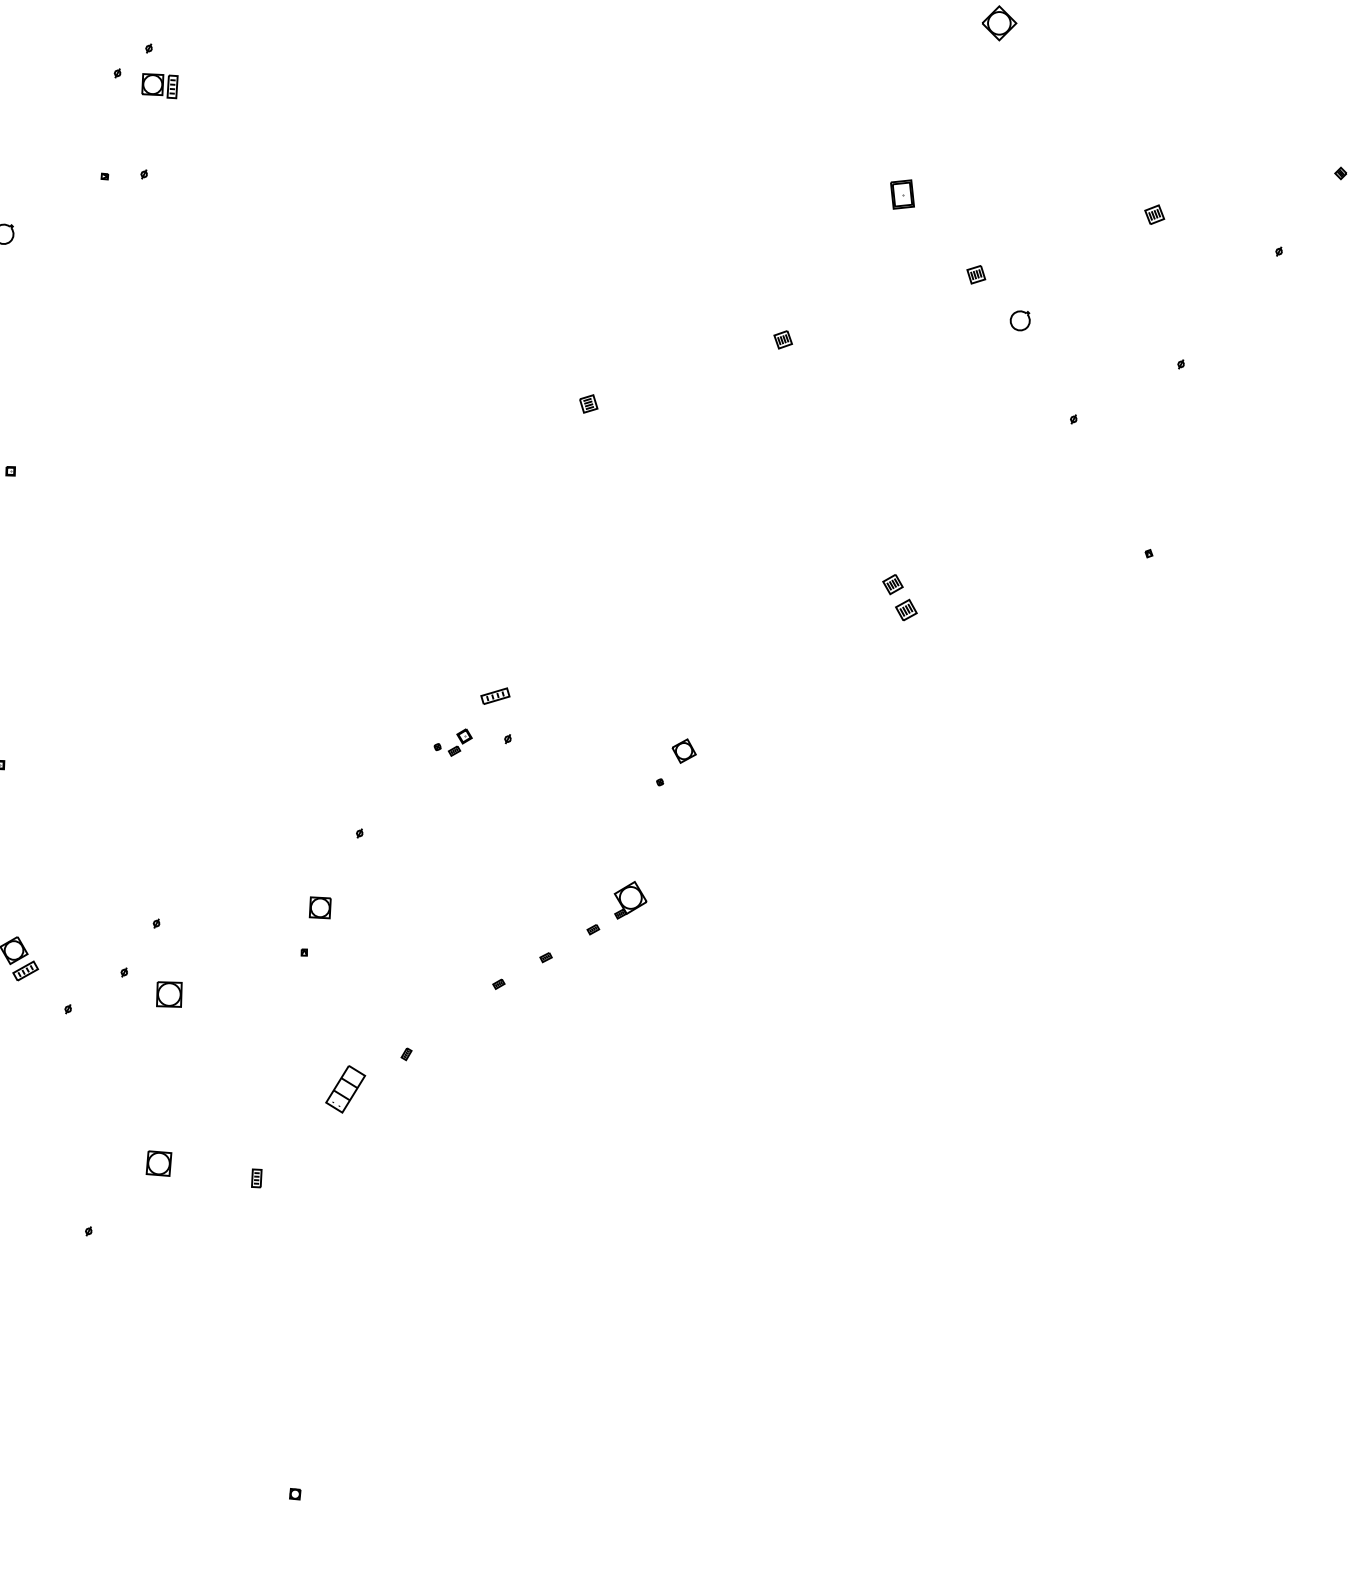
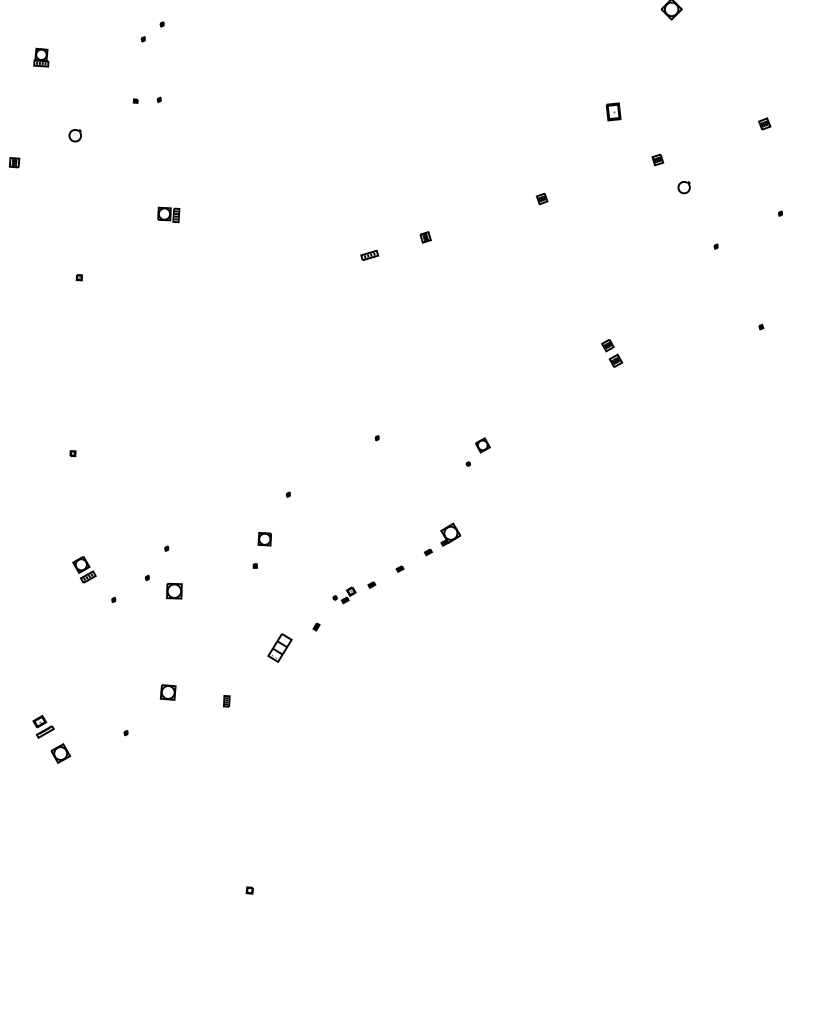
part: (159, 85) -> (168, 214), moved
part: (495, 694) -> (369, 254), moved
part: (453, 743) -> (344, 595), moved

